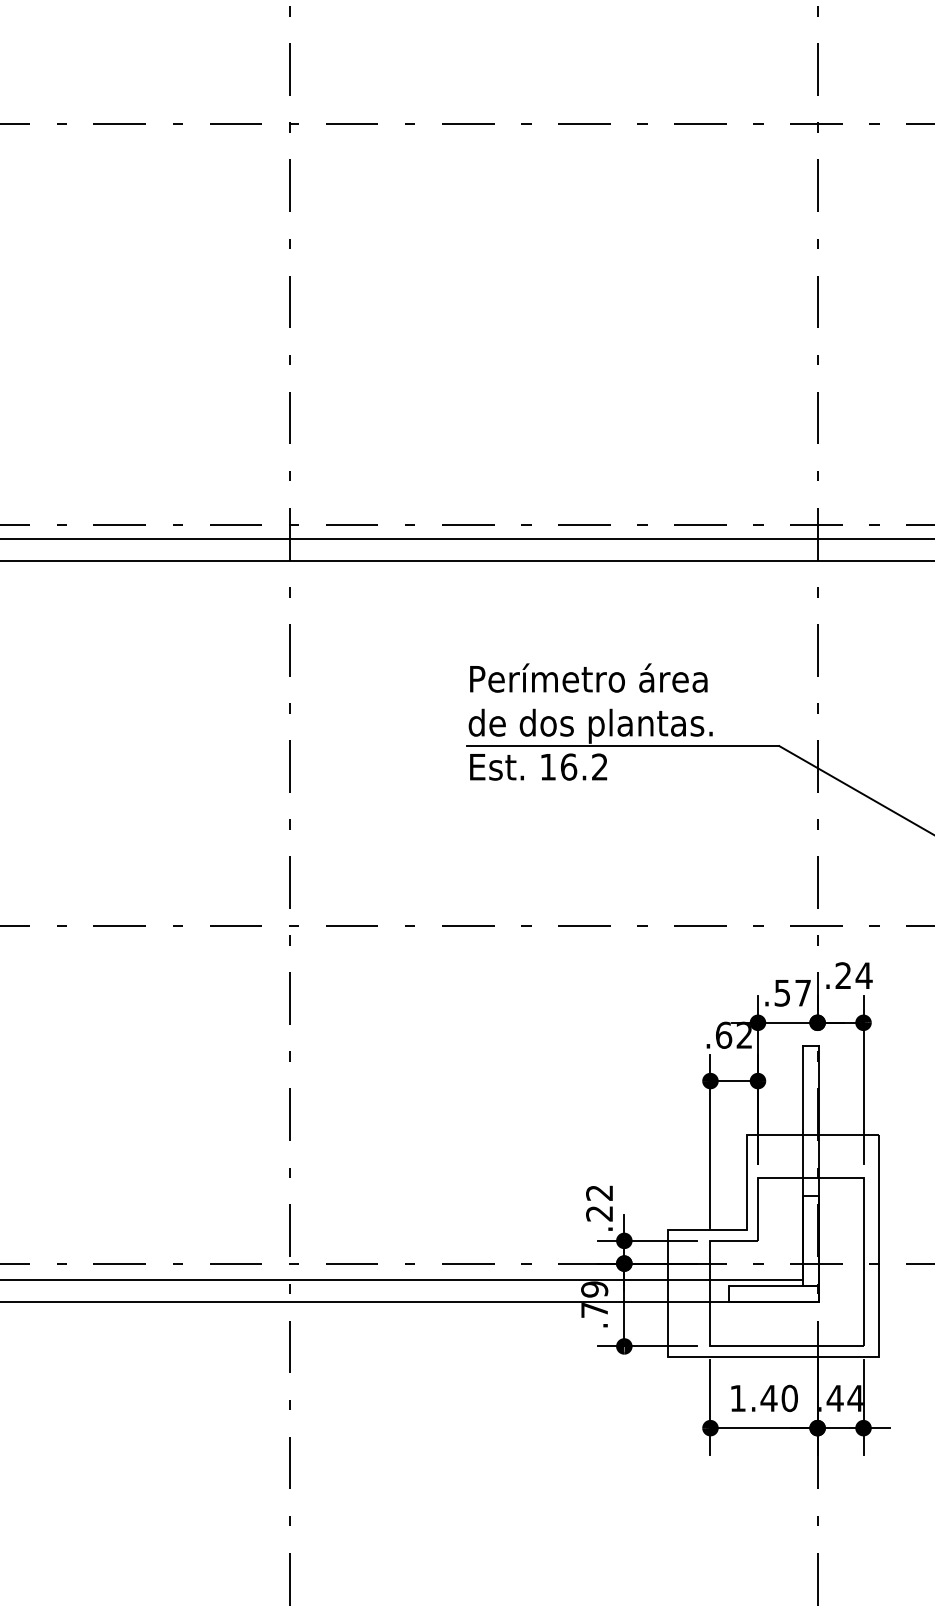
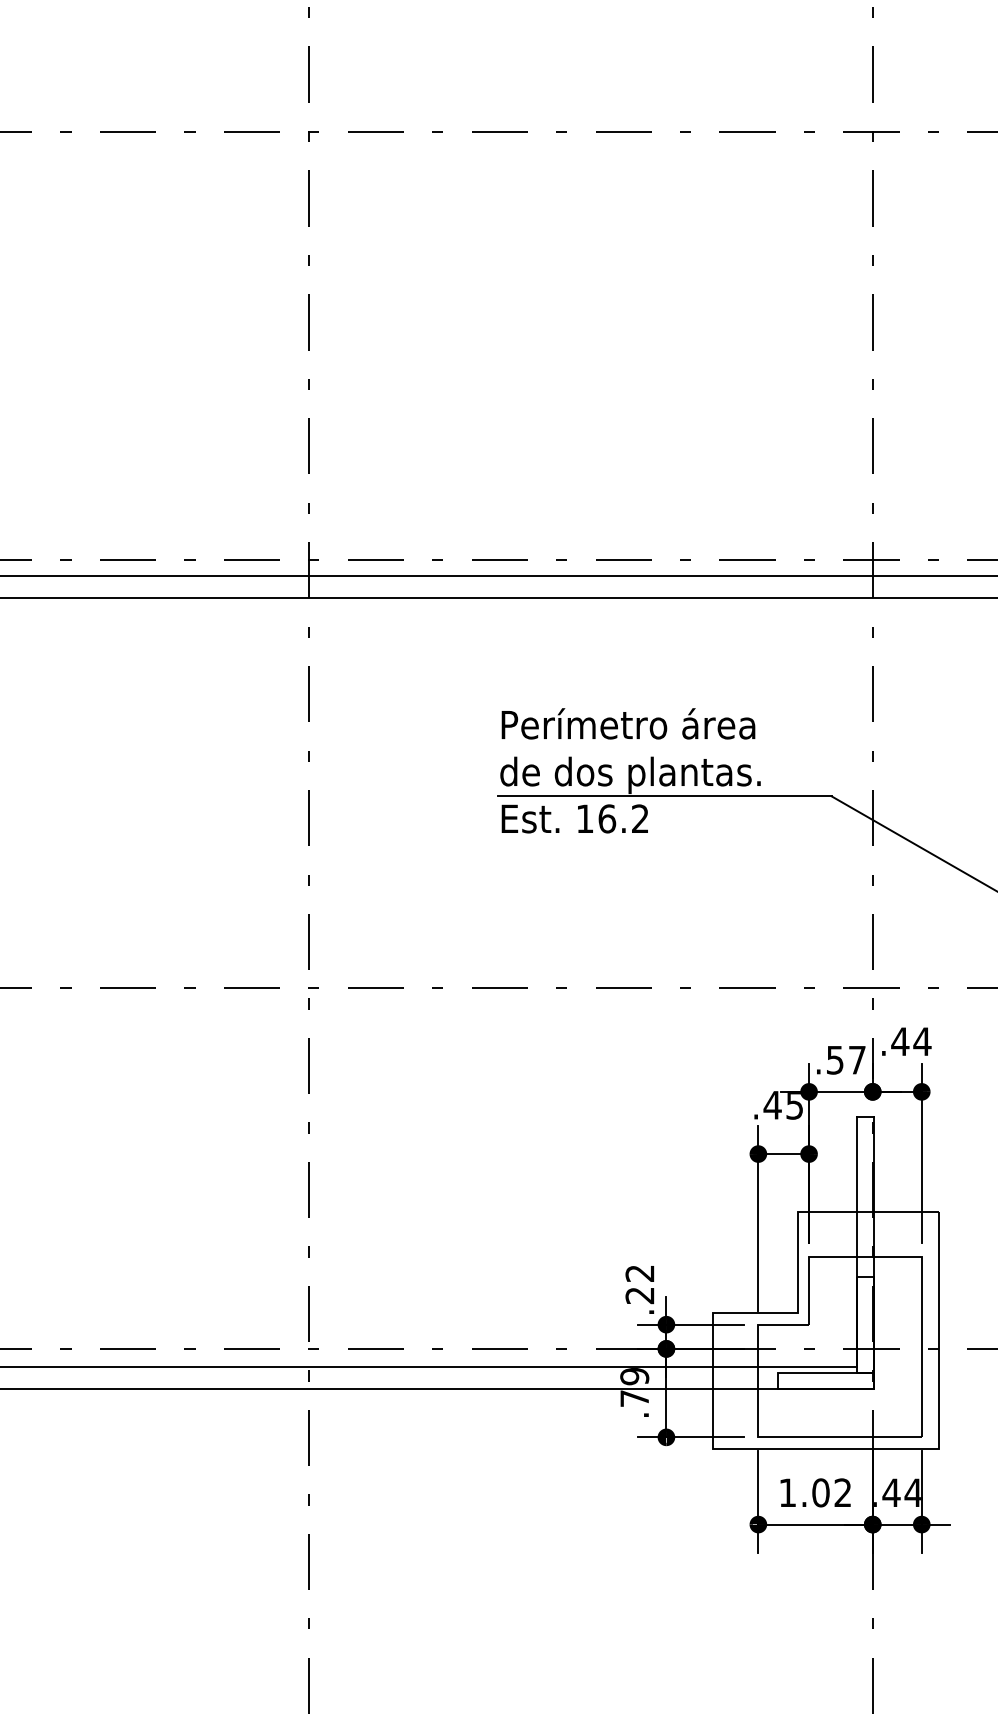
text: (843, 975) -> (900, 1041), .24 -> .44
text: (733, 1034) -> (782, 1104), .62 -> .45
text: (778, 1398) -> (830, 1492), 1.40 -> 1.02

